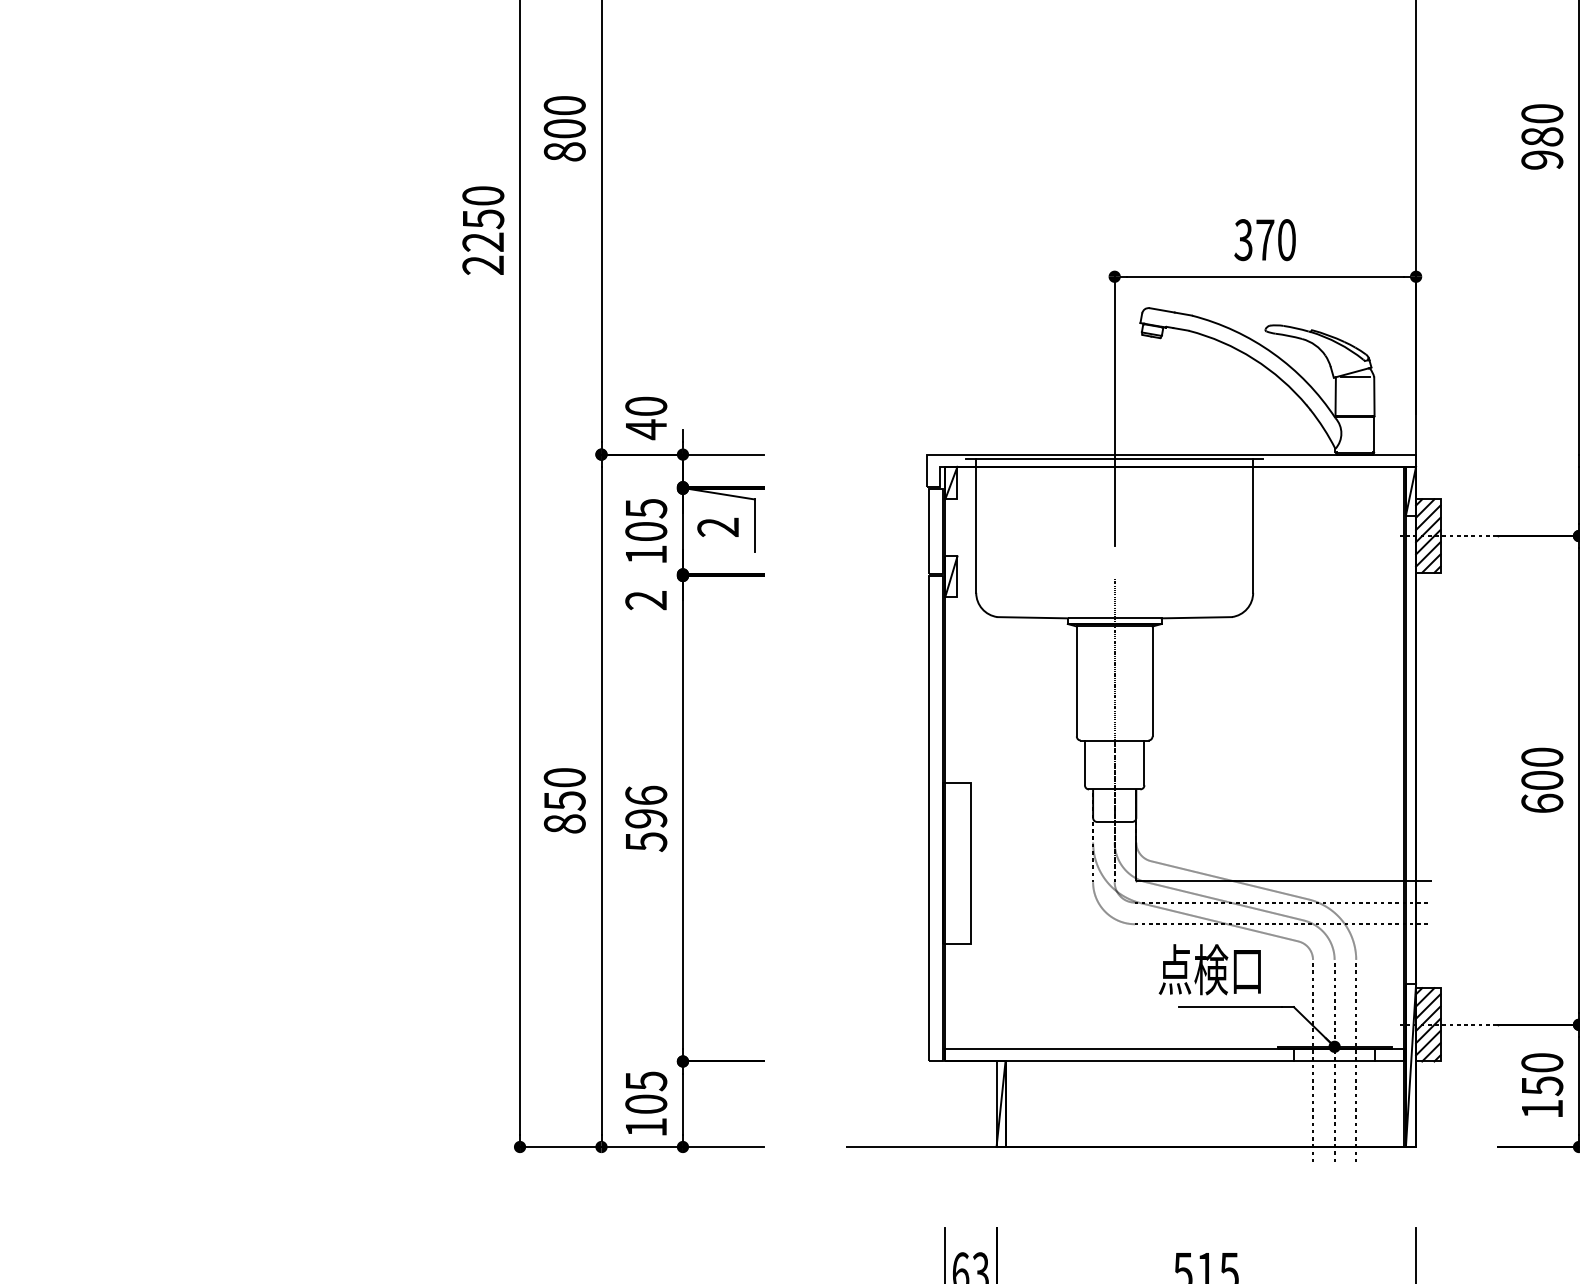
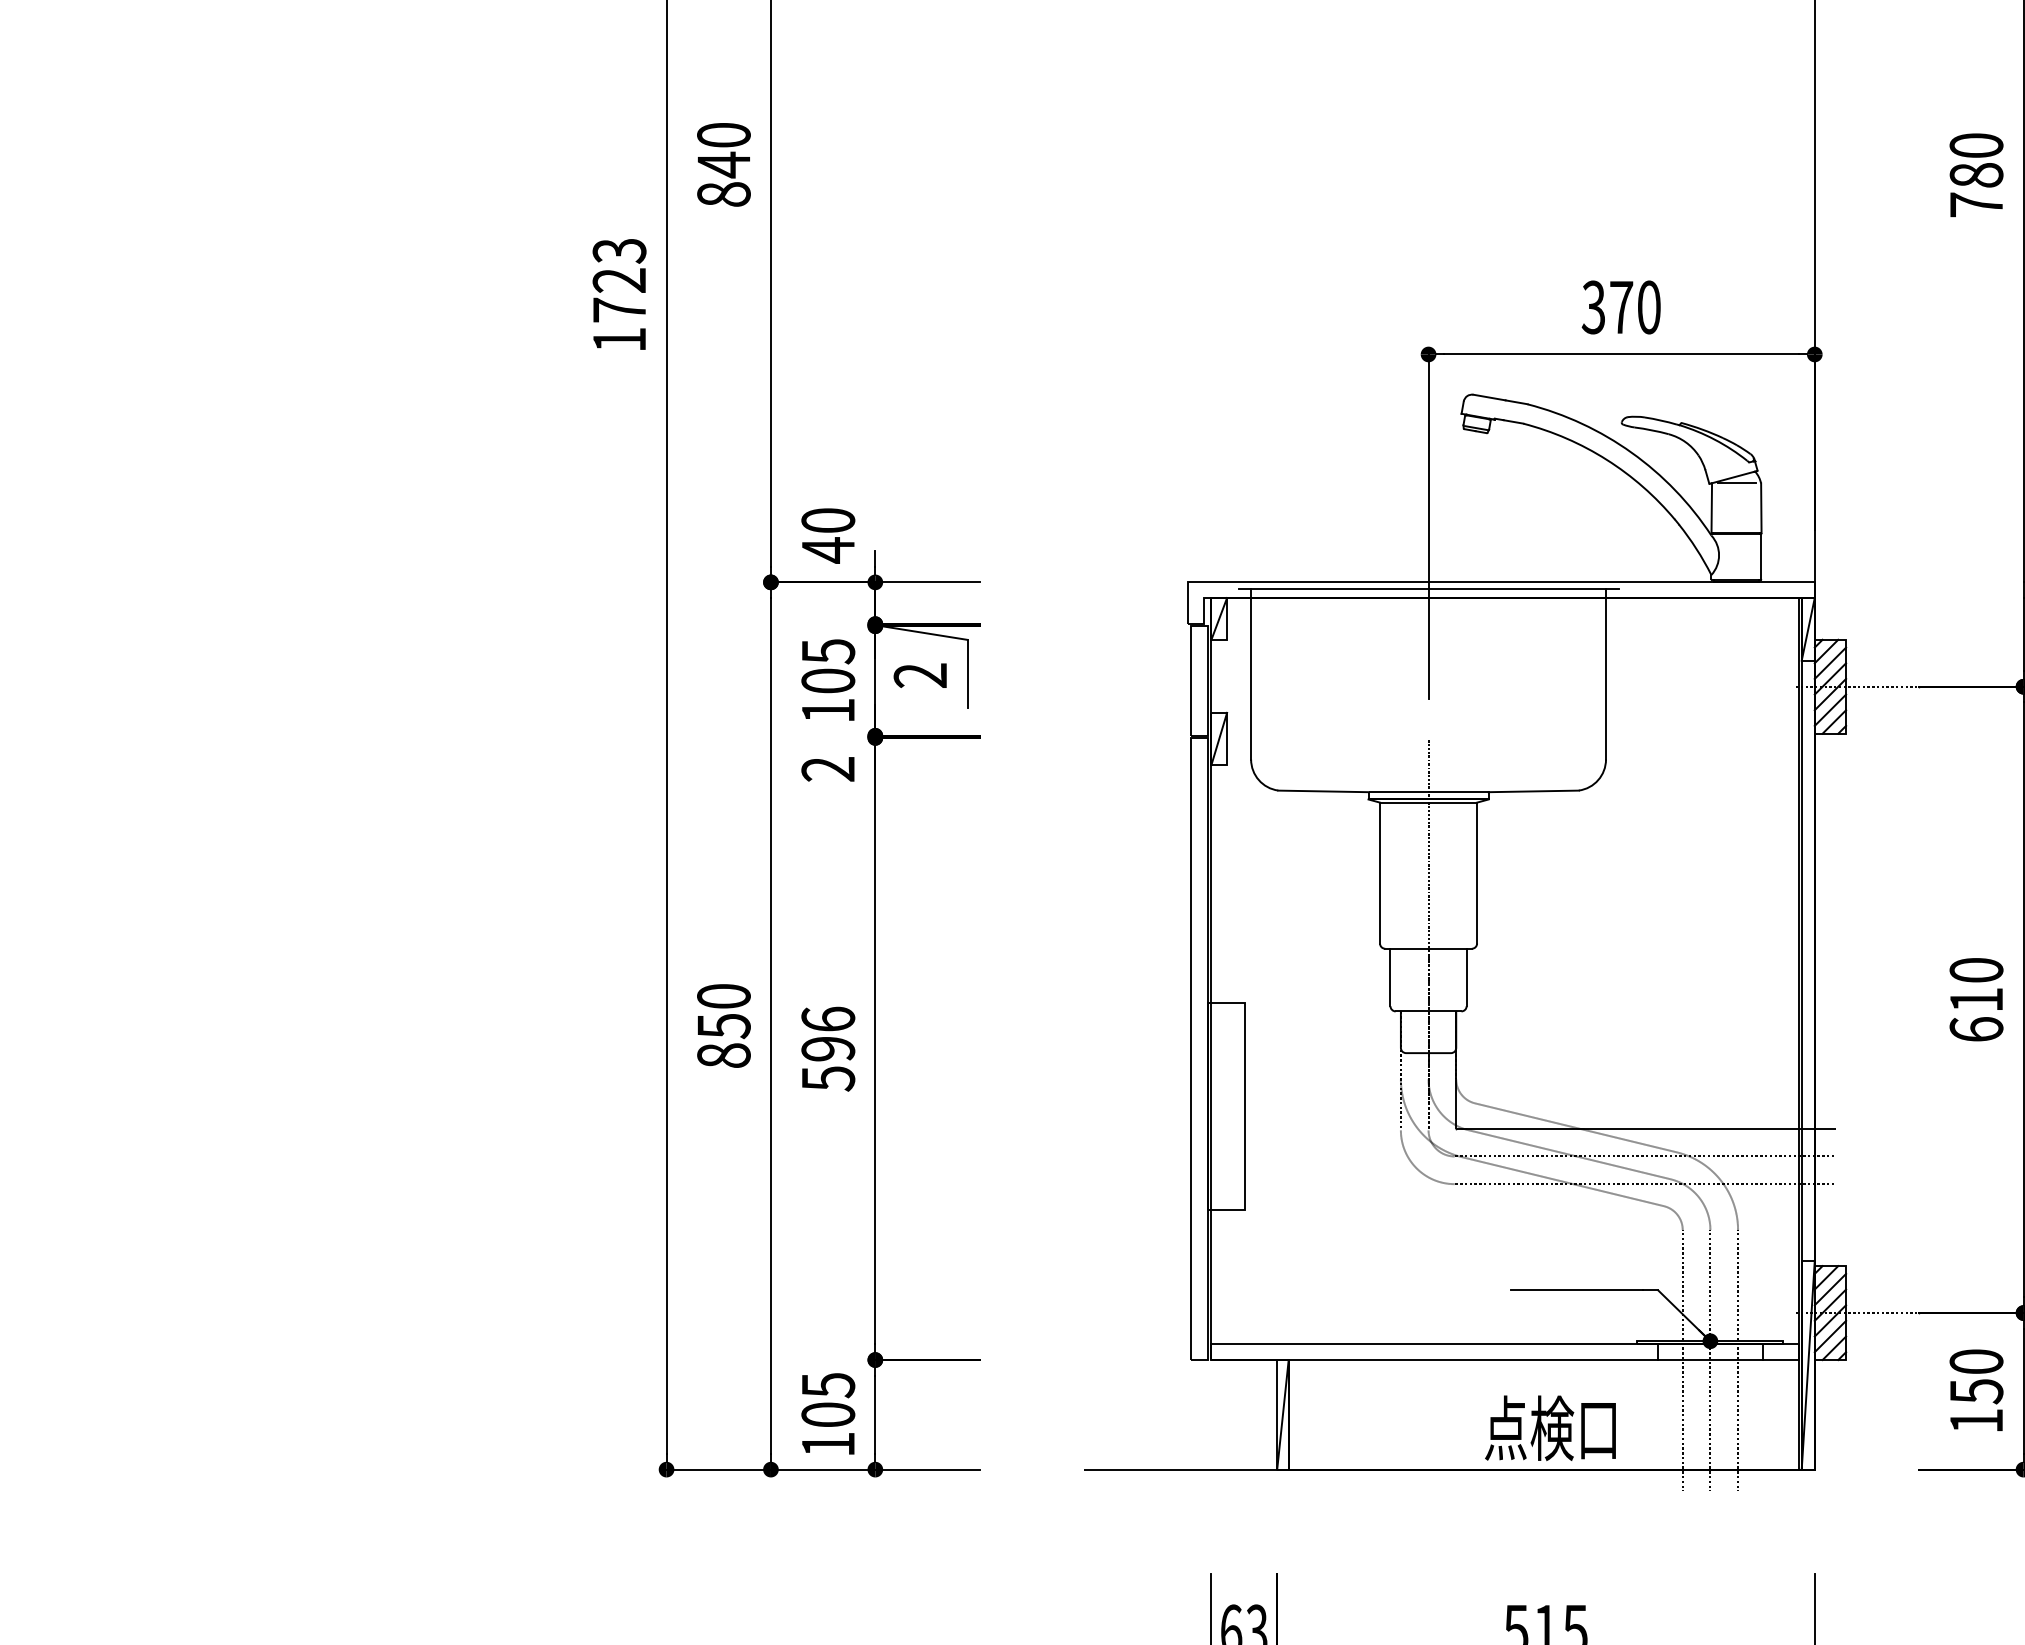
text: (564, 128) -> (723, 164), 800 -> 840
text: (1542, 159) -> (1976, 204), 980 -> 780
text: (483, 230) -> (619, 295), 2250 -> 1723
text: (1542, 780) -> (1976, 999), 600 -> 610
text: (1209, 969) -> (1550, 1427), moved

